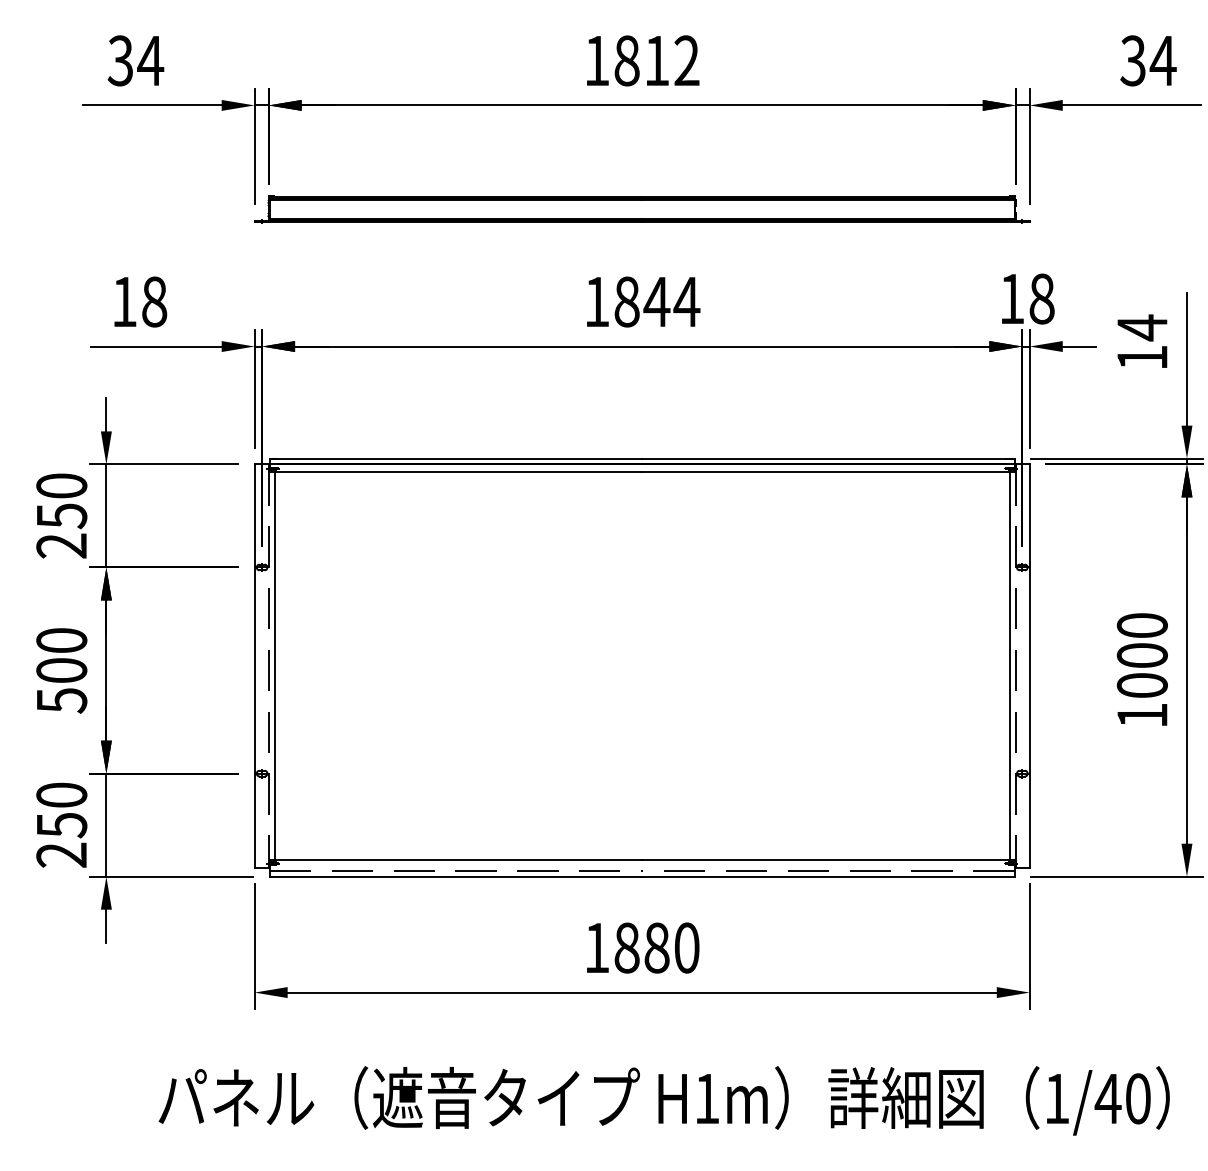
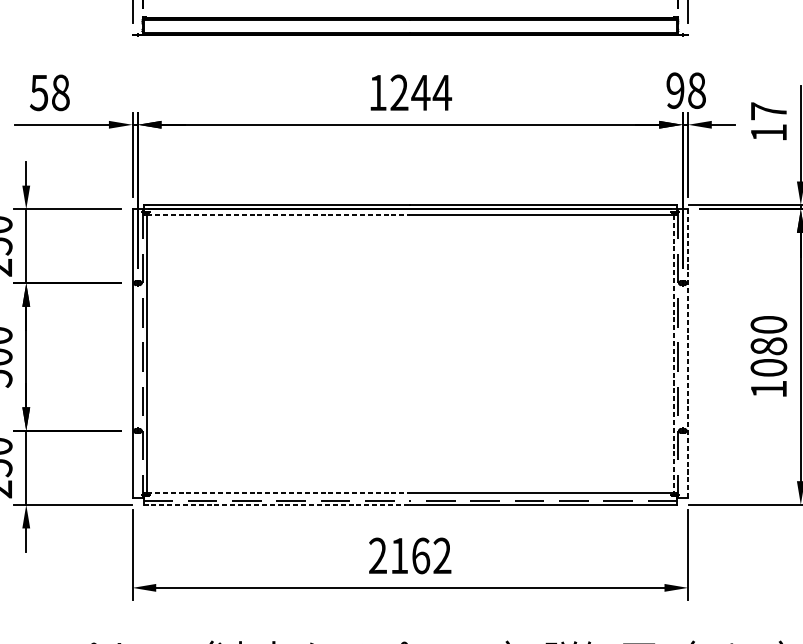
text: (1011, 298) -> (675, 90), 18 -> 98
text: (626, 301) -> (399, 92), 1844 -> 1244
text: (123, 302) -> (38, 93), 18 -> 58
text: (1142, 327) -> (768, 111), 14 -> 17
line: (458, 472) -> (278, 215), solid -> dashed
text: (1141, 655) -> (768, 346), 1000 -> 1080
line: (1009, 666) -> (673, 354), solid -> dashed
line: (1029, 666) -> (687, 354), solid -> dashed
line: (458, 859) -> (278, 492), solid -> dashed
line: (456, 876) -> (277, 504), solid -> dashed
text: (641, 947) -> (409, 555), 1880 -> 2162

